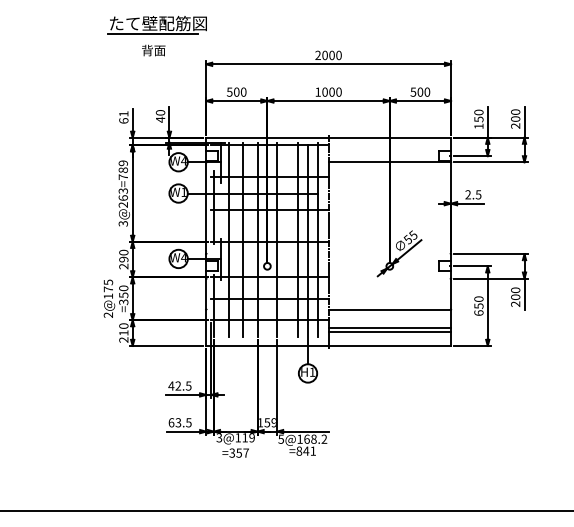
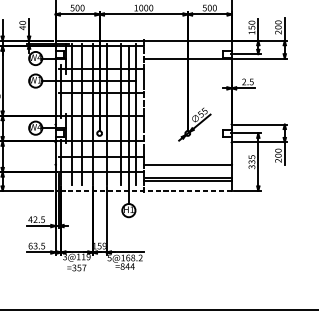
text: (478, 305) -> (251, 161), 650 -> 335
line: (328, 345) -> (143, 190), solid -> dashed
text: (313, 450) -> (132, 266), =841 -> =844

